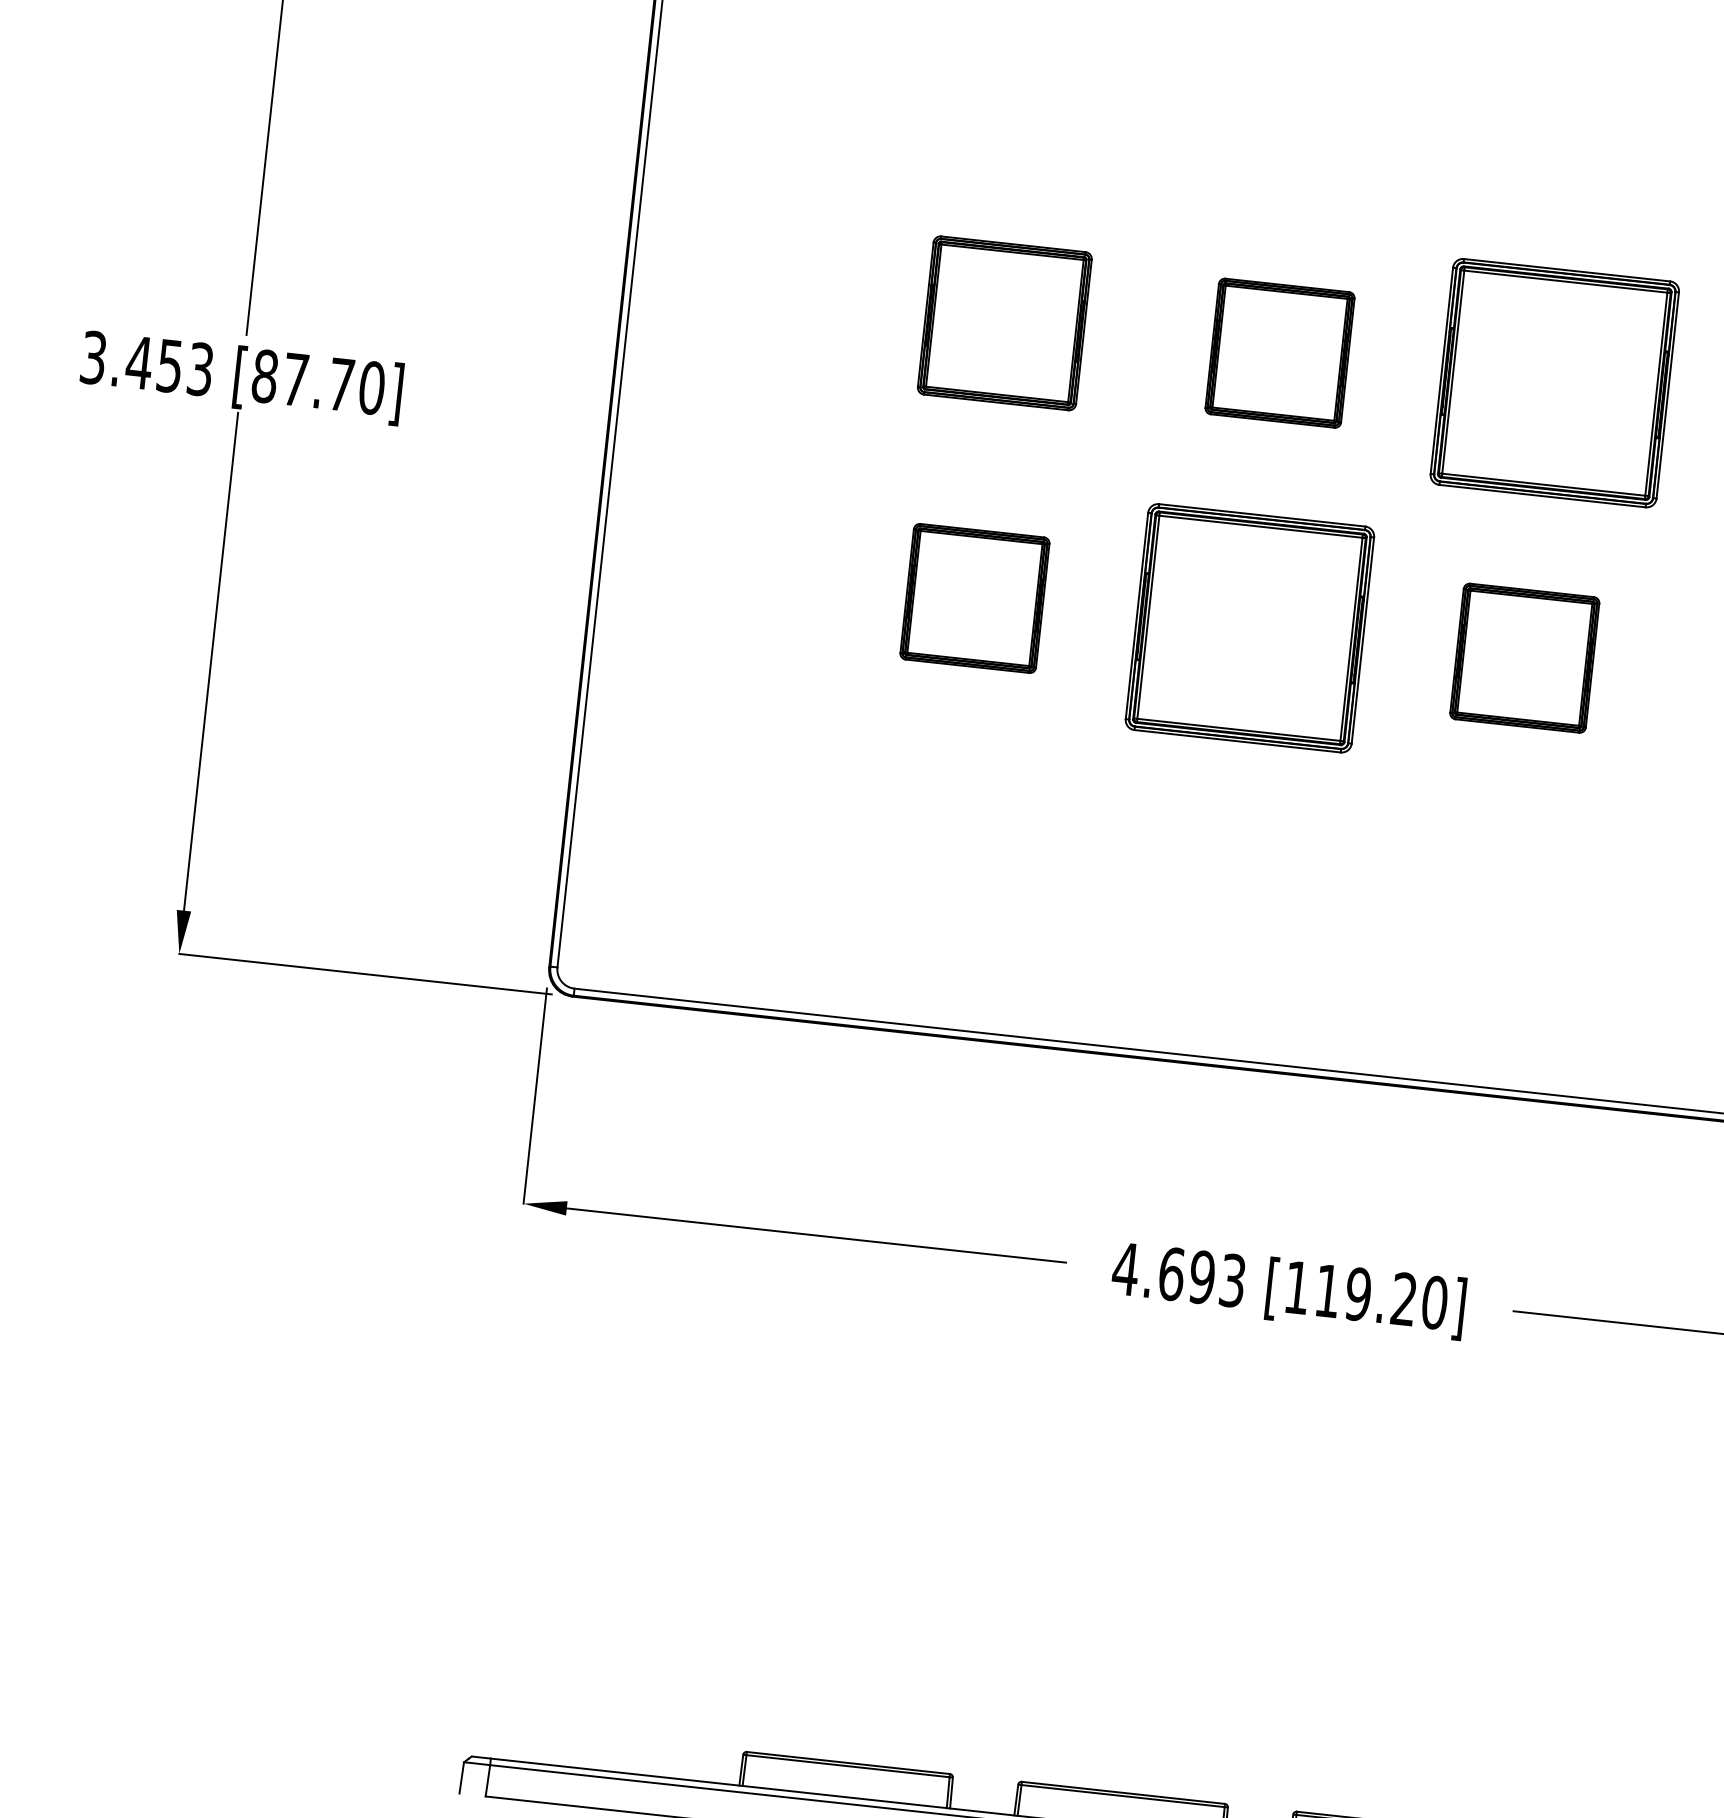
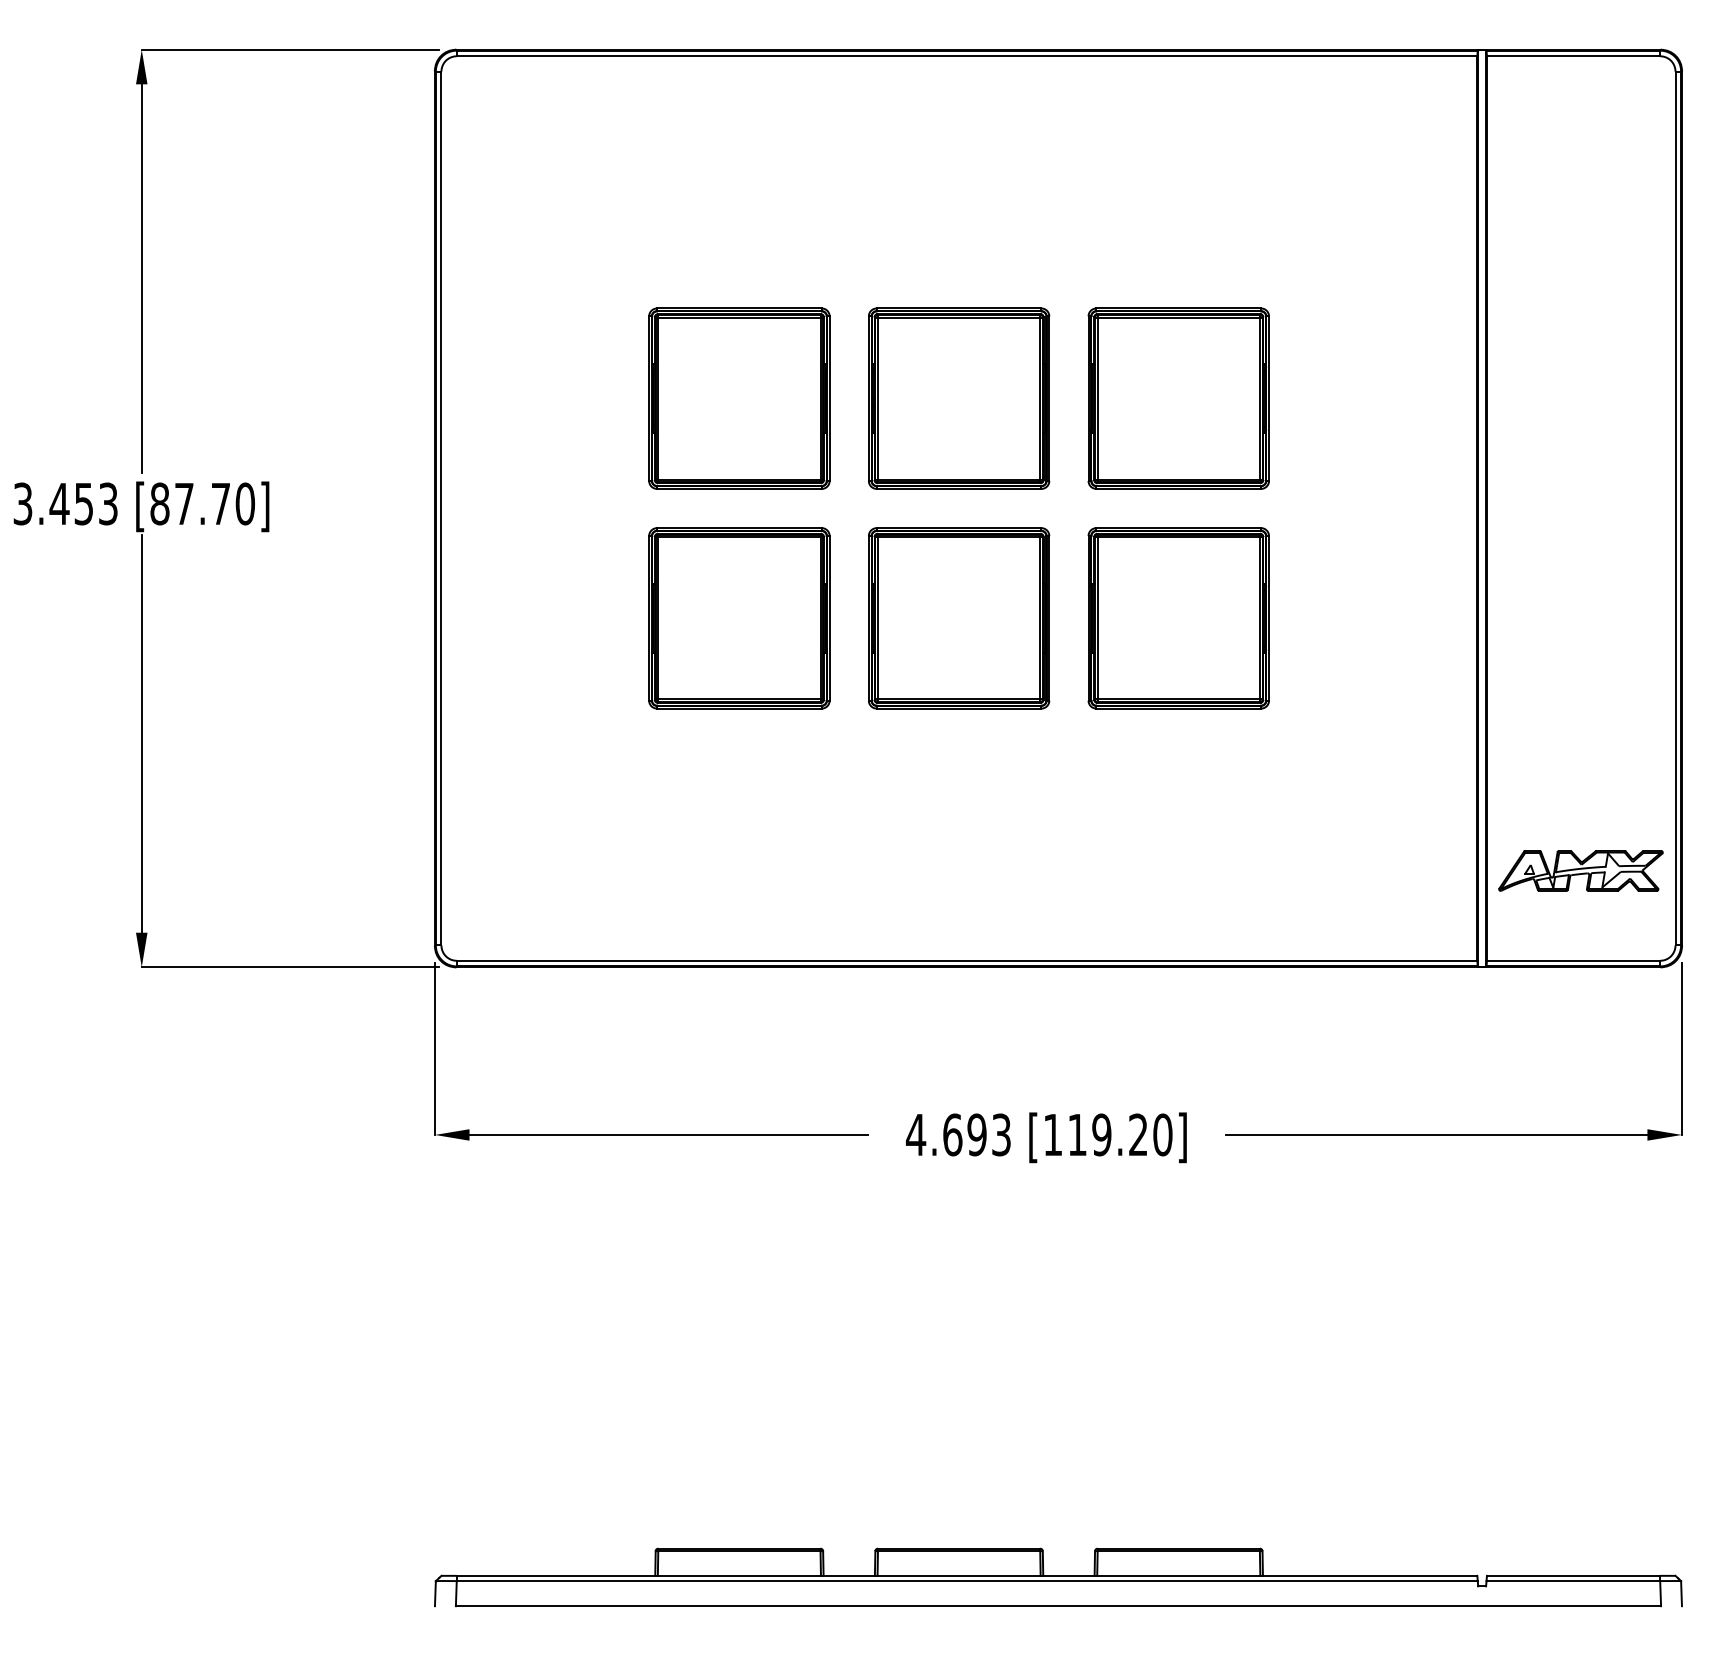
part: (1004, 323) -> (739, 398), size x1.43
part: (1280, 353) -> (959, 398), size x1.67
part: (975, 598) -> (739, 618), size x1.67
part: (1524, 658) -> (1178, 618), size x1.67

